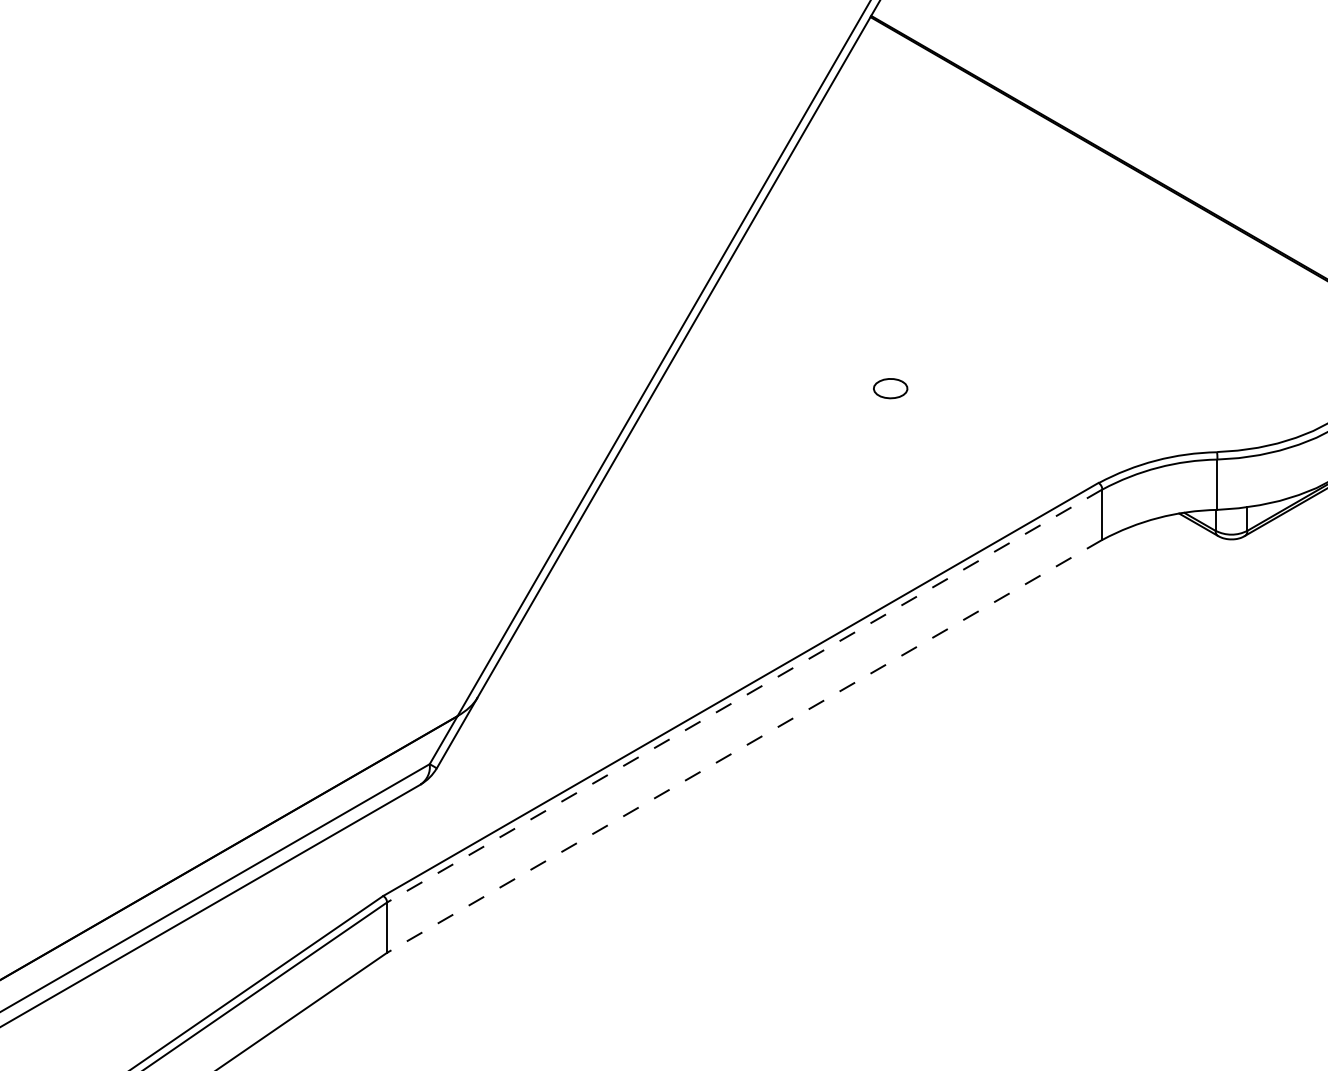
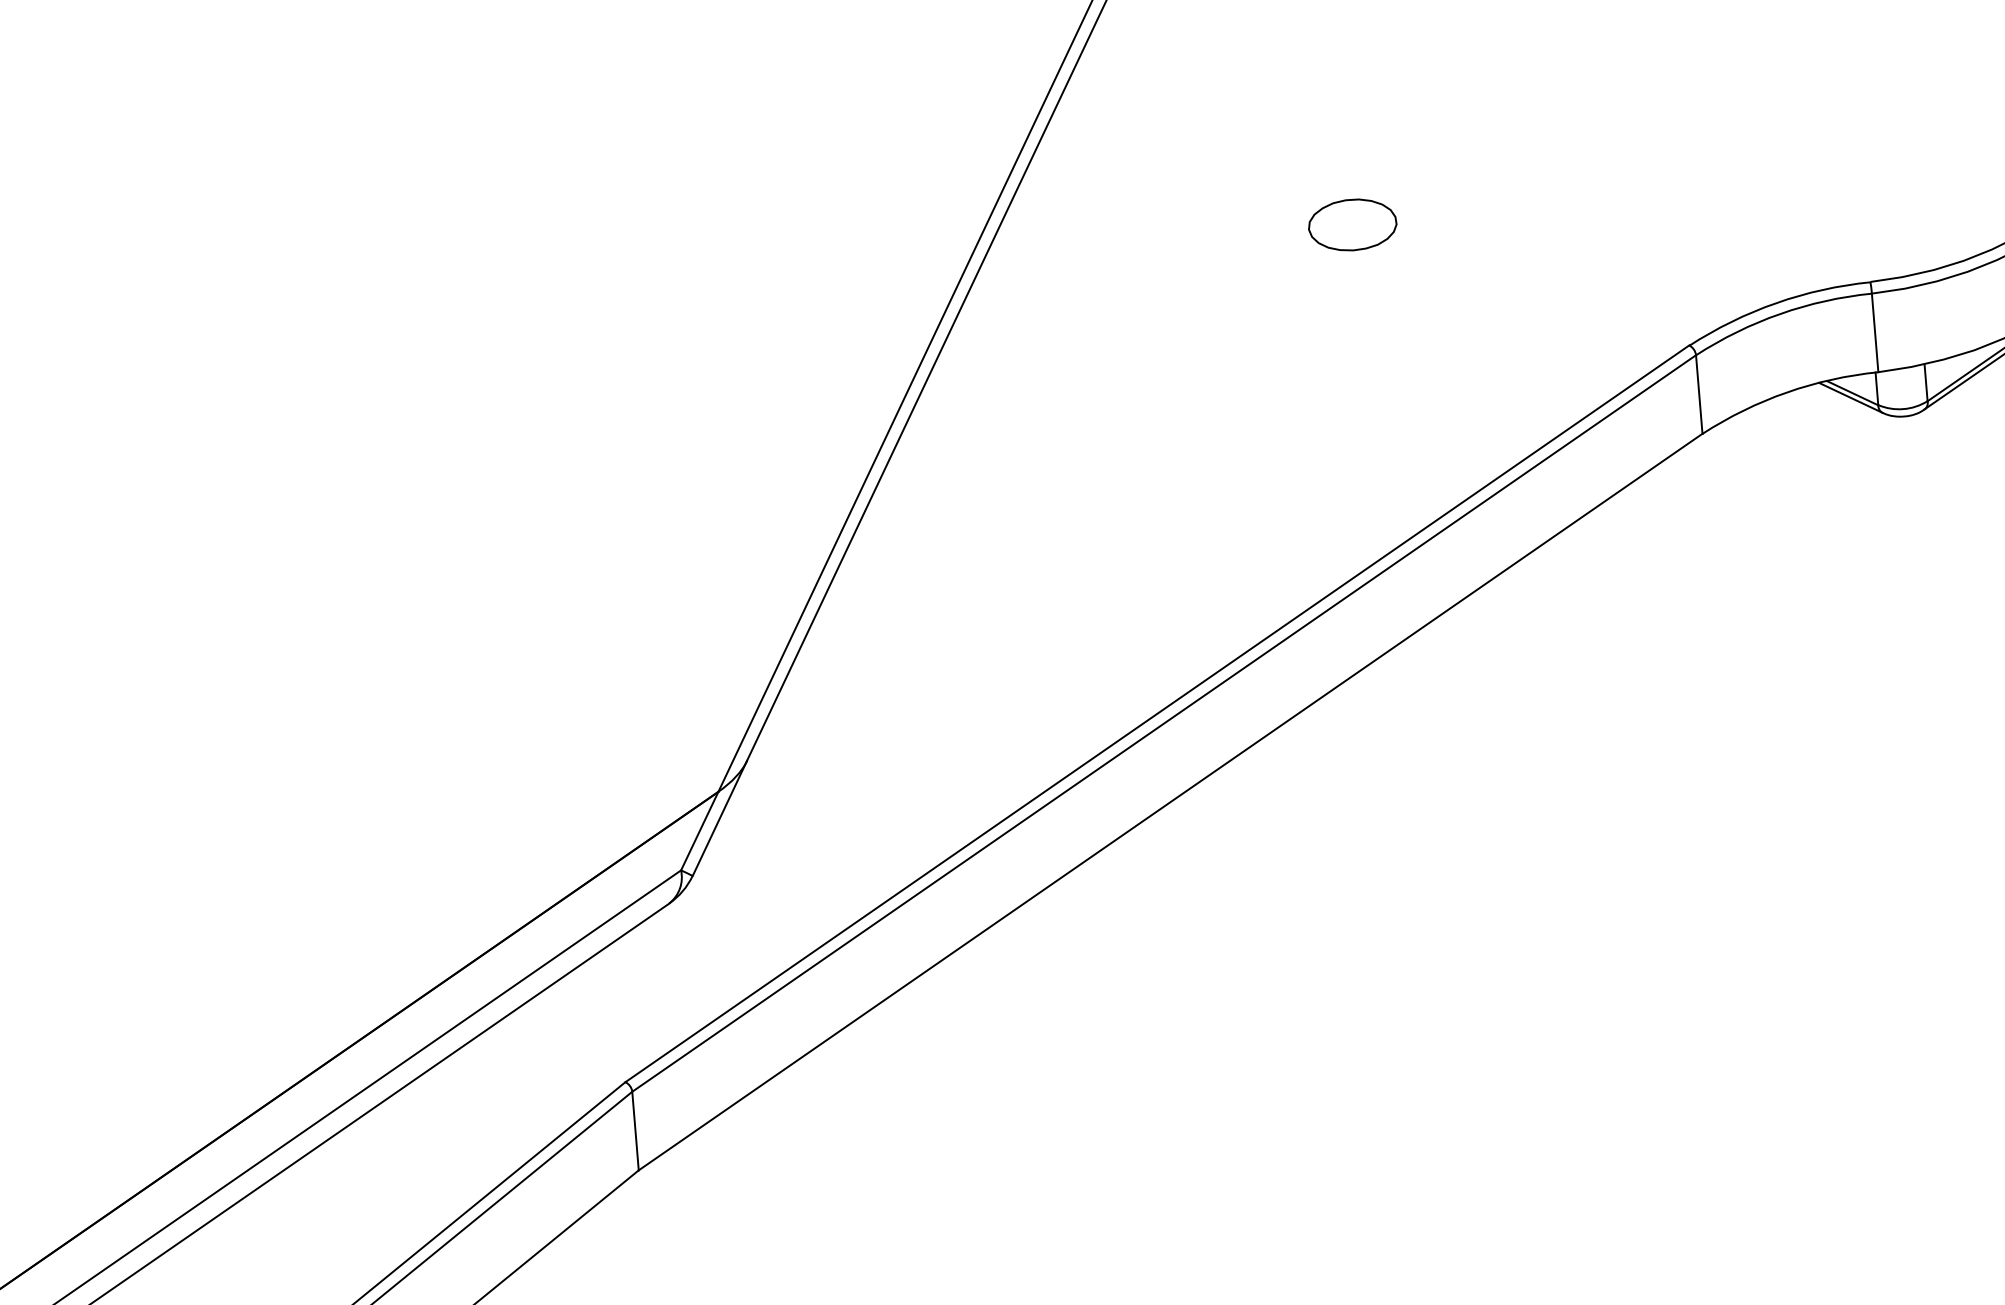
part: (890, 388) -> (1352, 224), size x1.67
line: (744, 696) -> (1163, 724), dashed -> solid
line: (744, 746) -> (1170, 802), dashed -> solid

